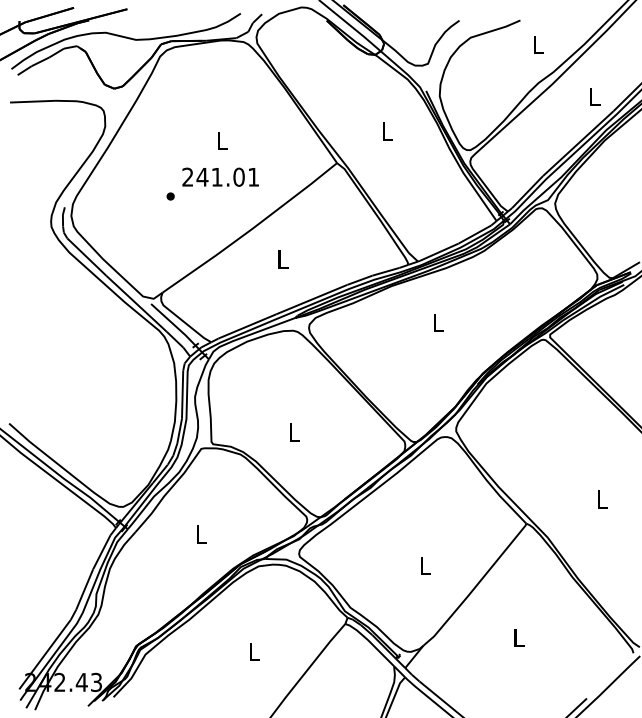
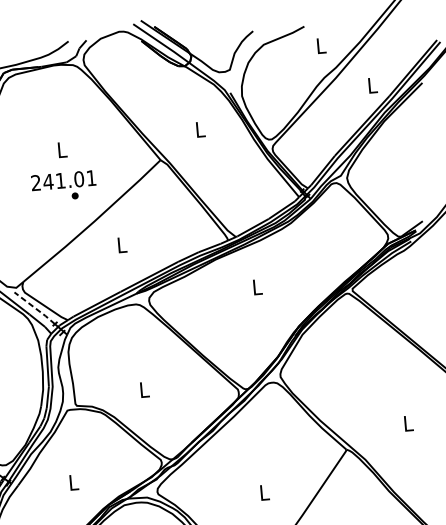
part: (170, 196) -> (75, 195), moved
line: (173, 324) -> (34, 308), solid -> dashed

